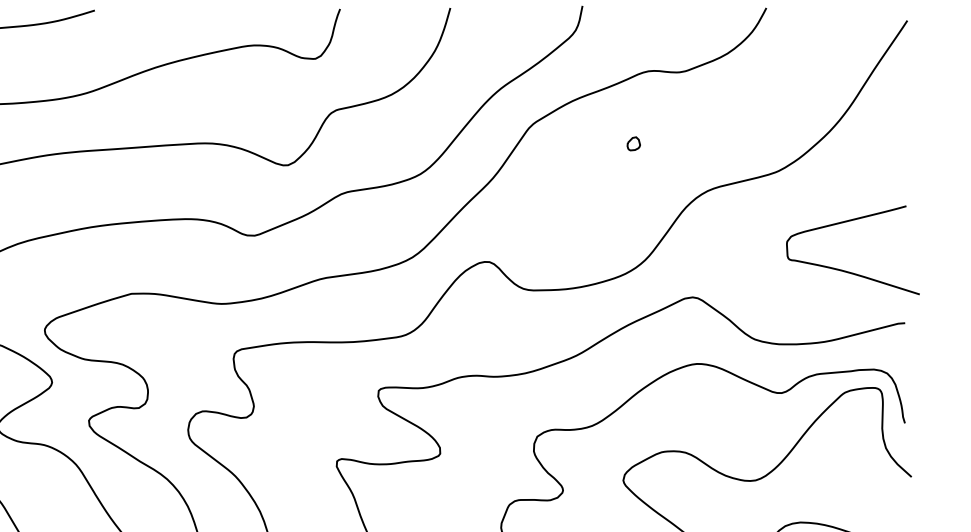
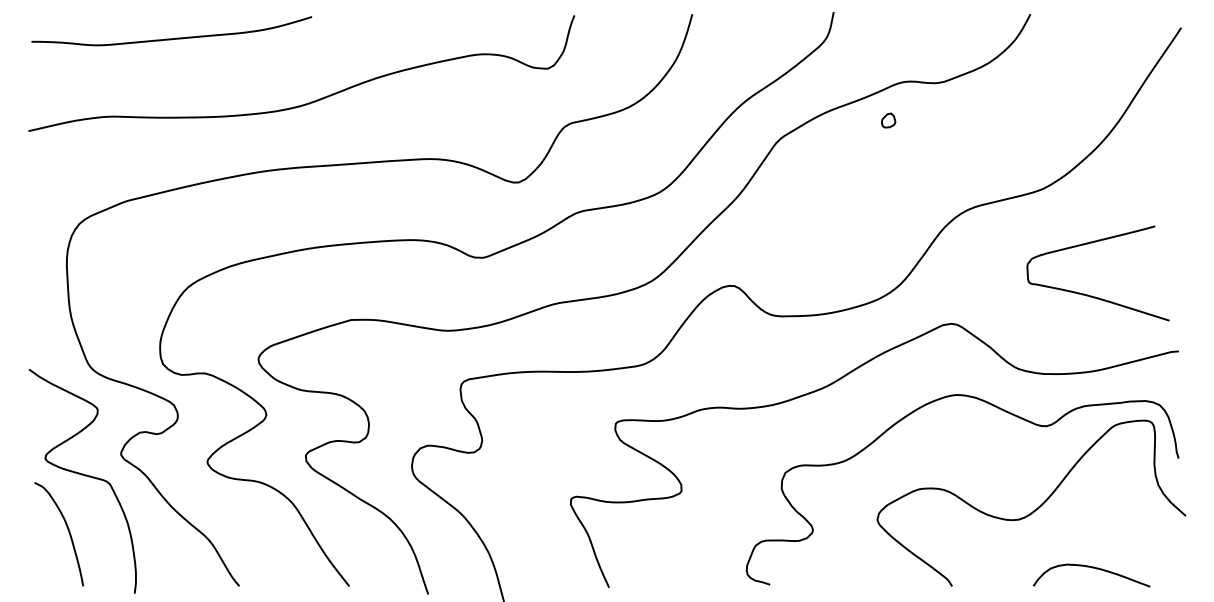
part: (633, 143) -> (888, 120), moved
curve: (846, 270) -> (1091, 295), moved

